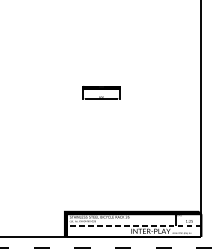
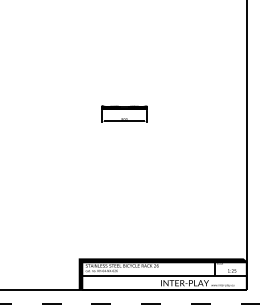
line: (134, 225) -> (164, 276), dashed -> solid

